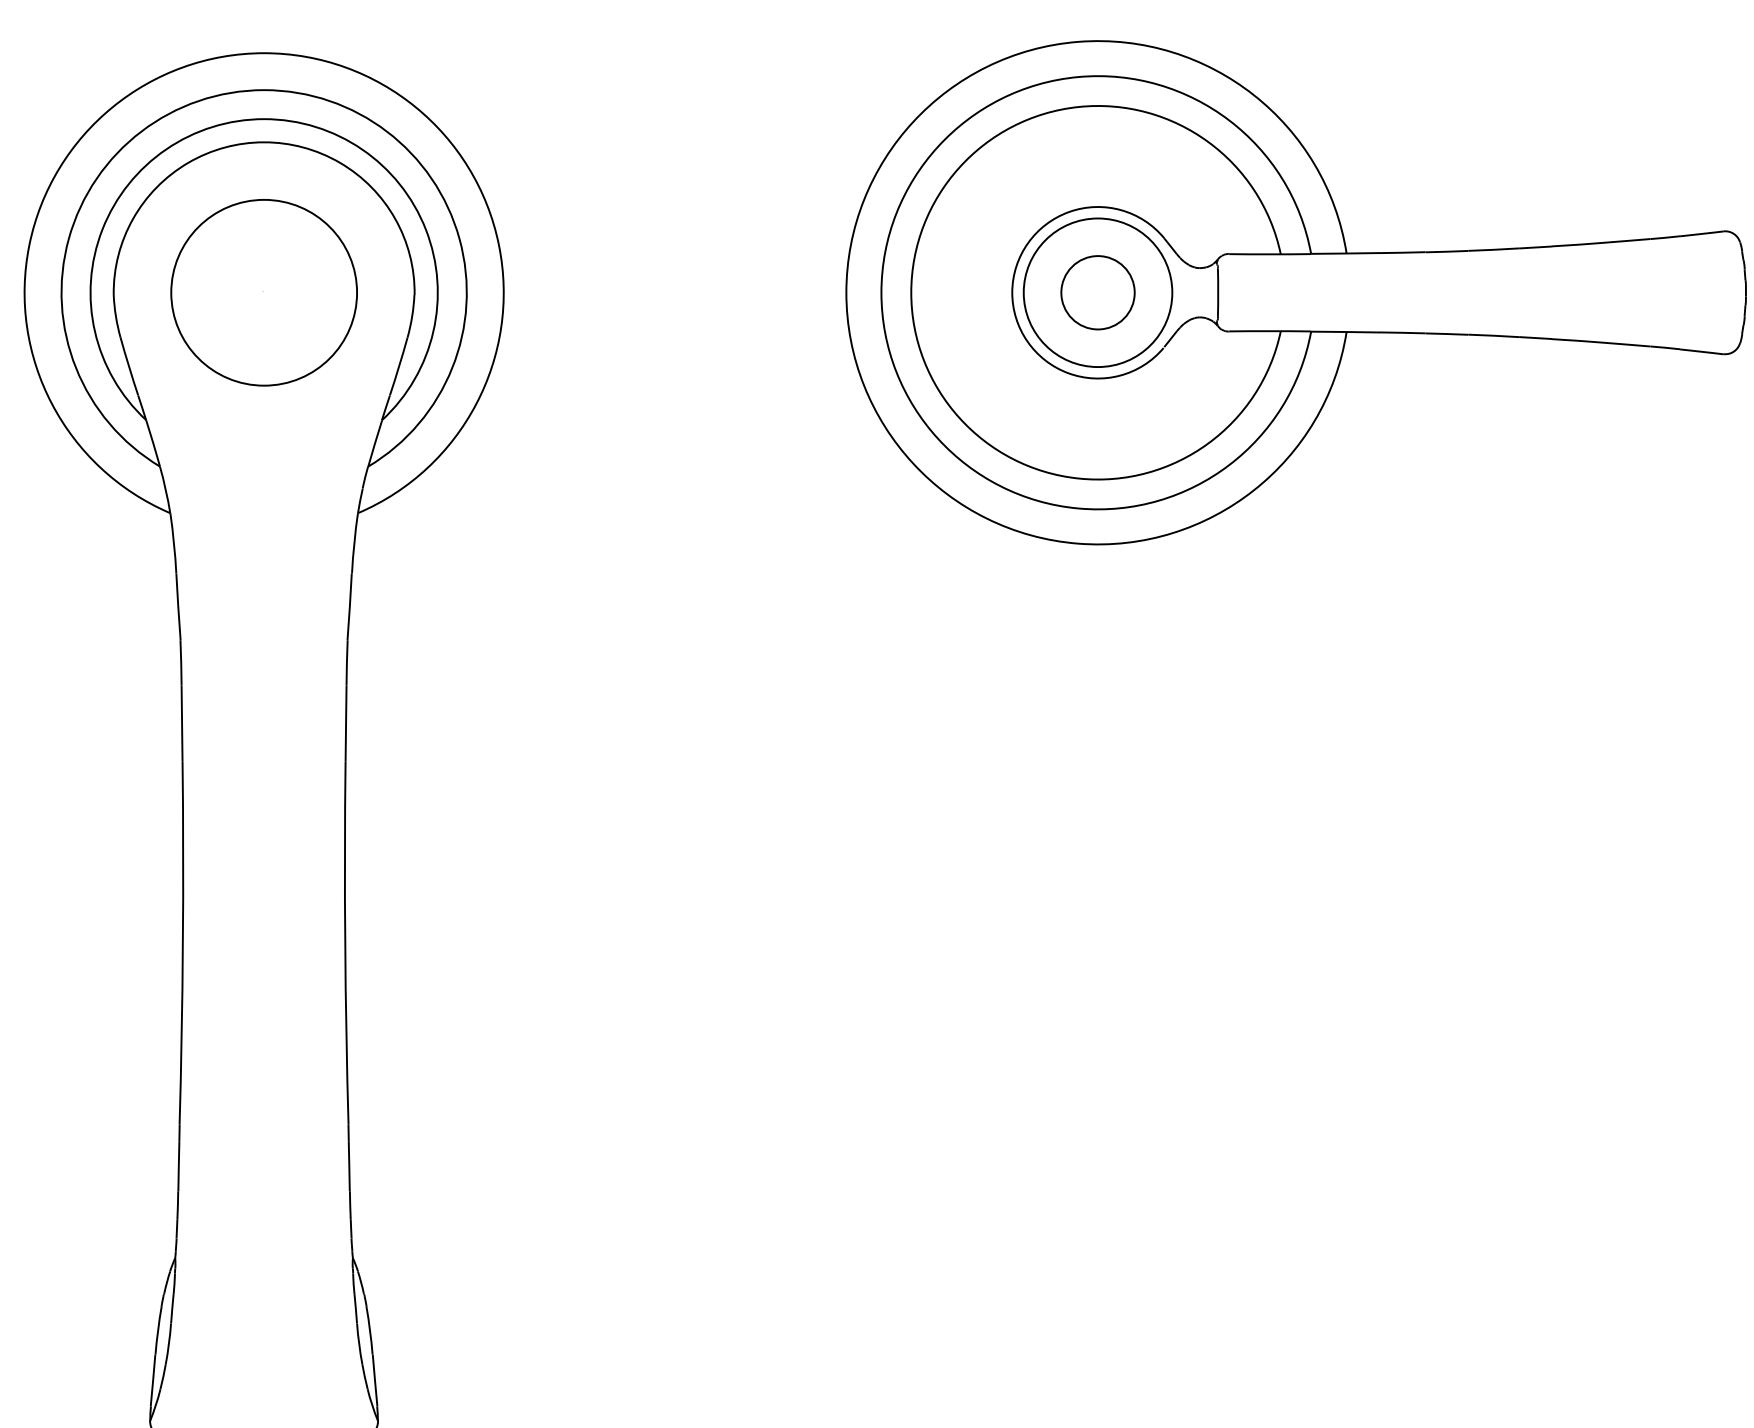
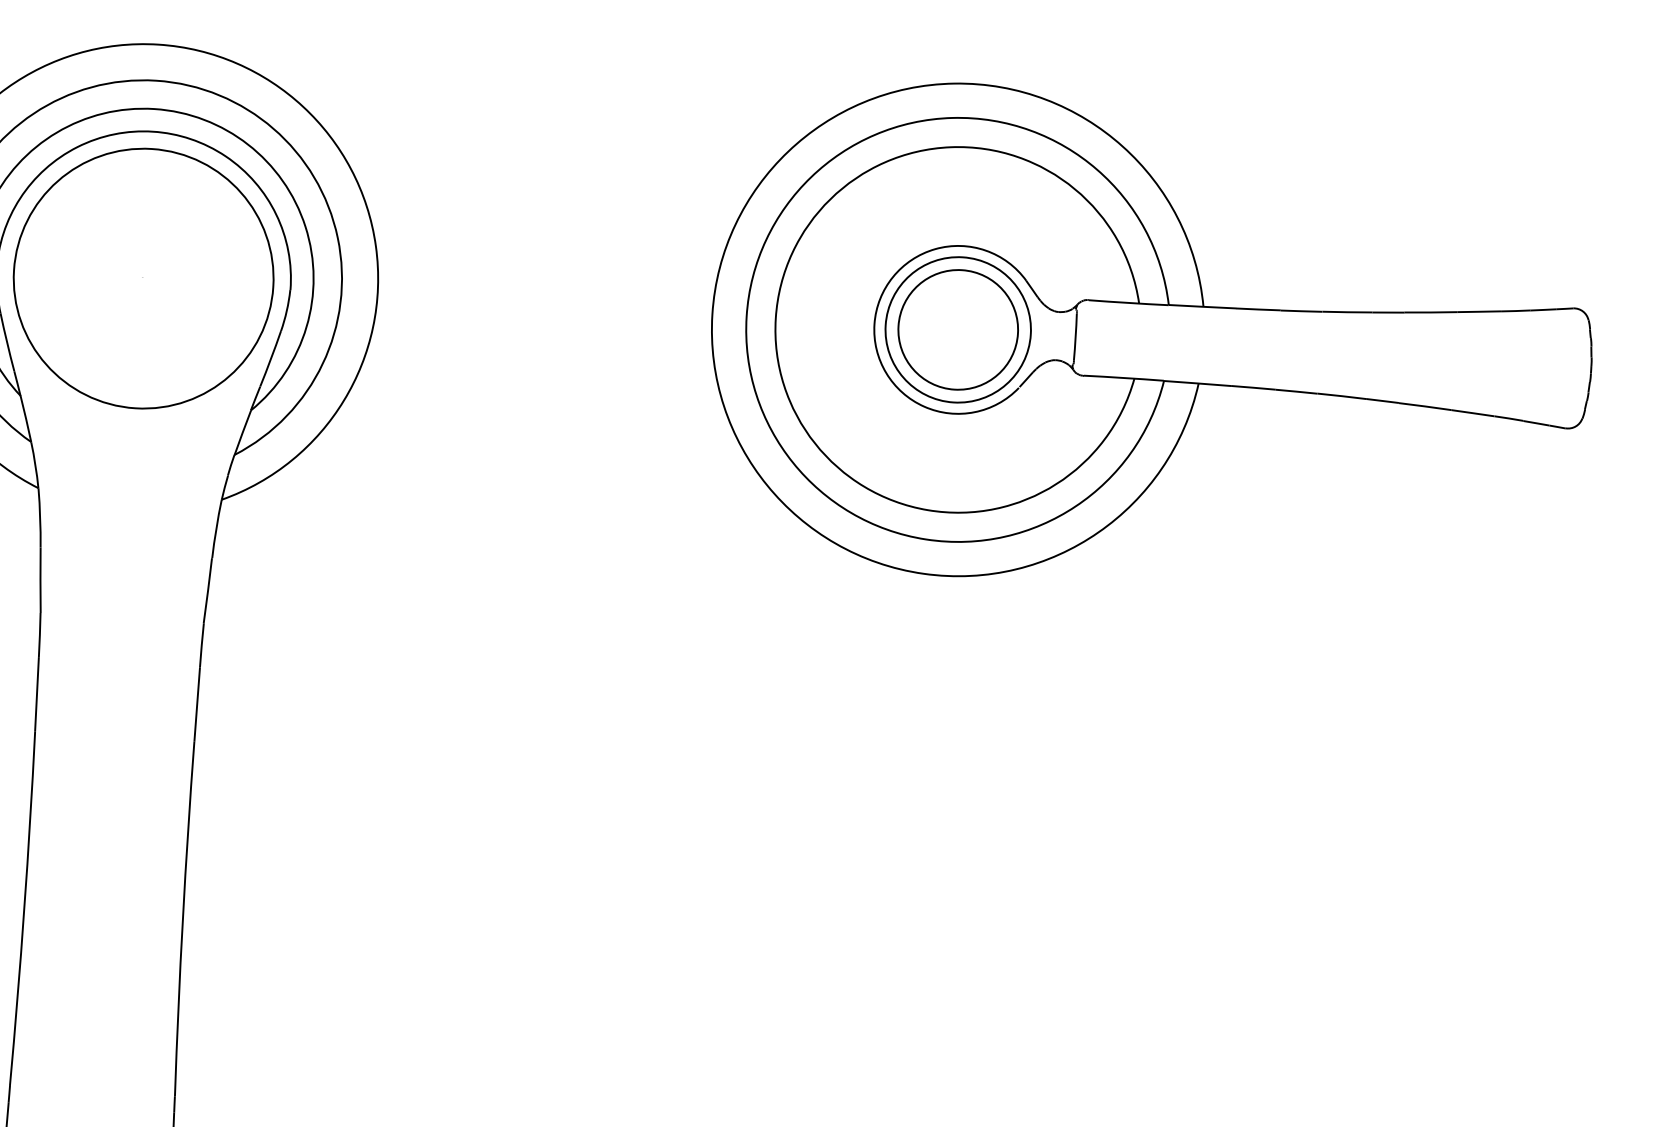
circle: (263, 292) -> (143, 278), size x1.43
circle: (1097, 292) -> (957, 329), size x1.67

